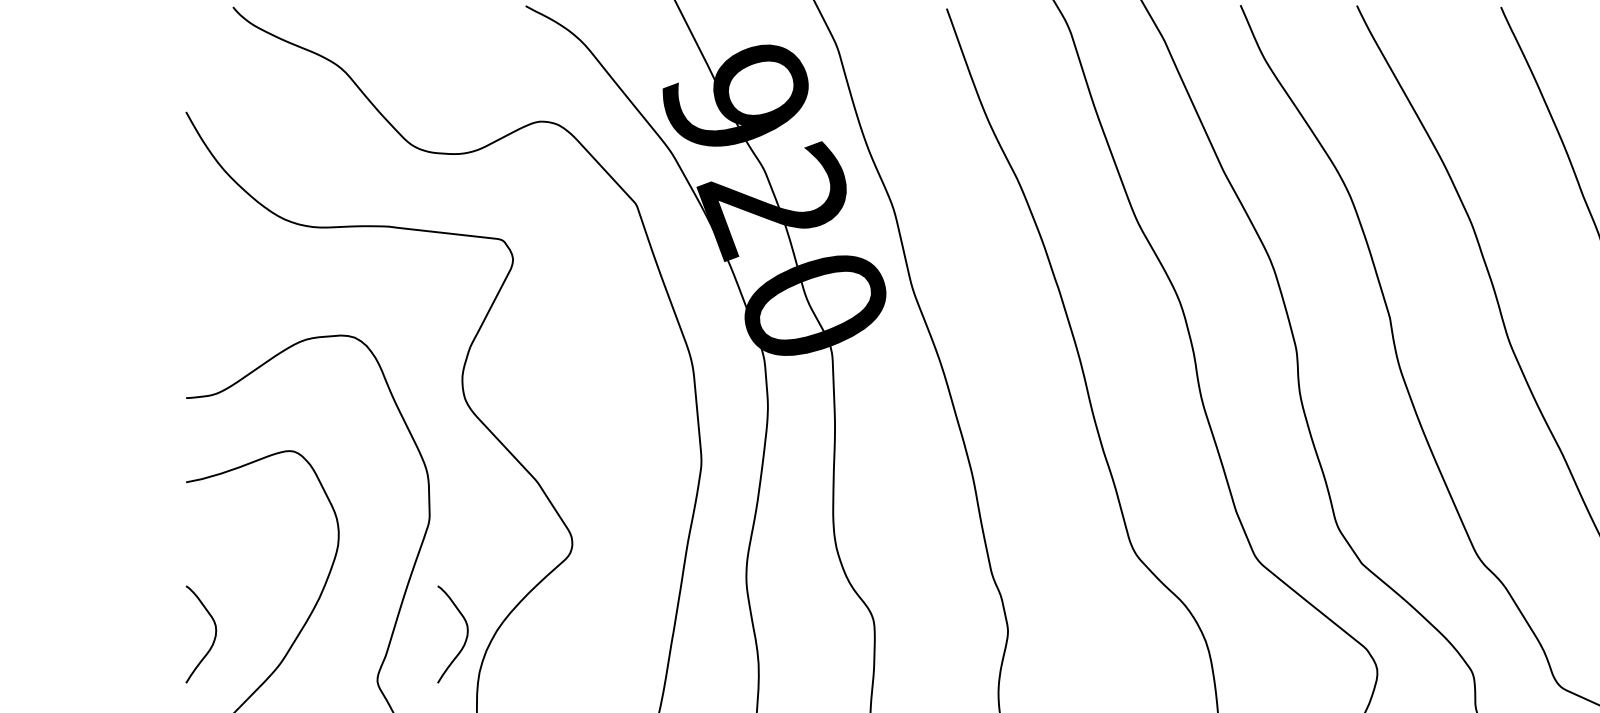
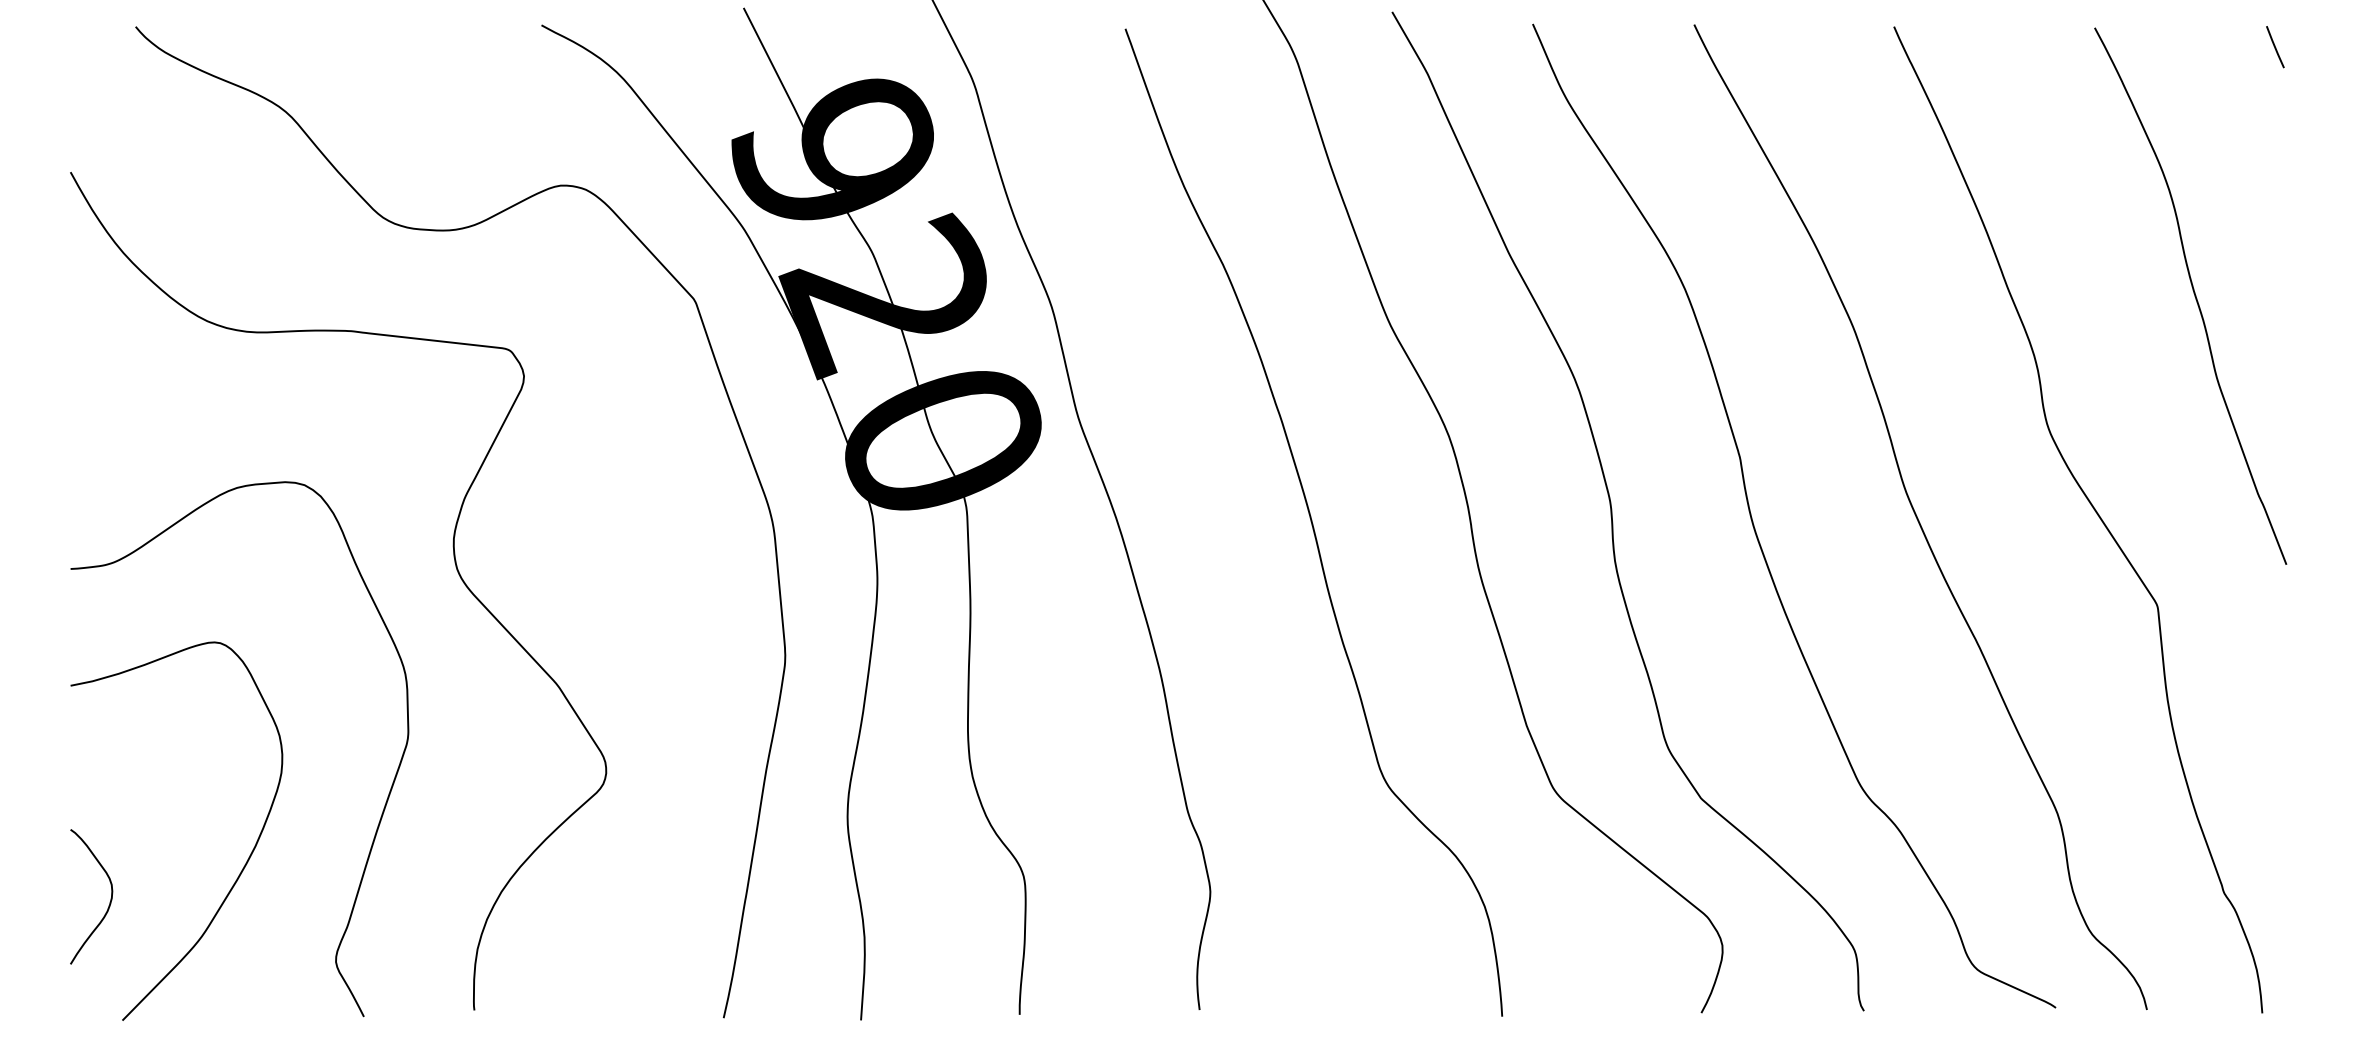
curve: (465, 638) -> (458, 902), removed

